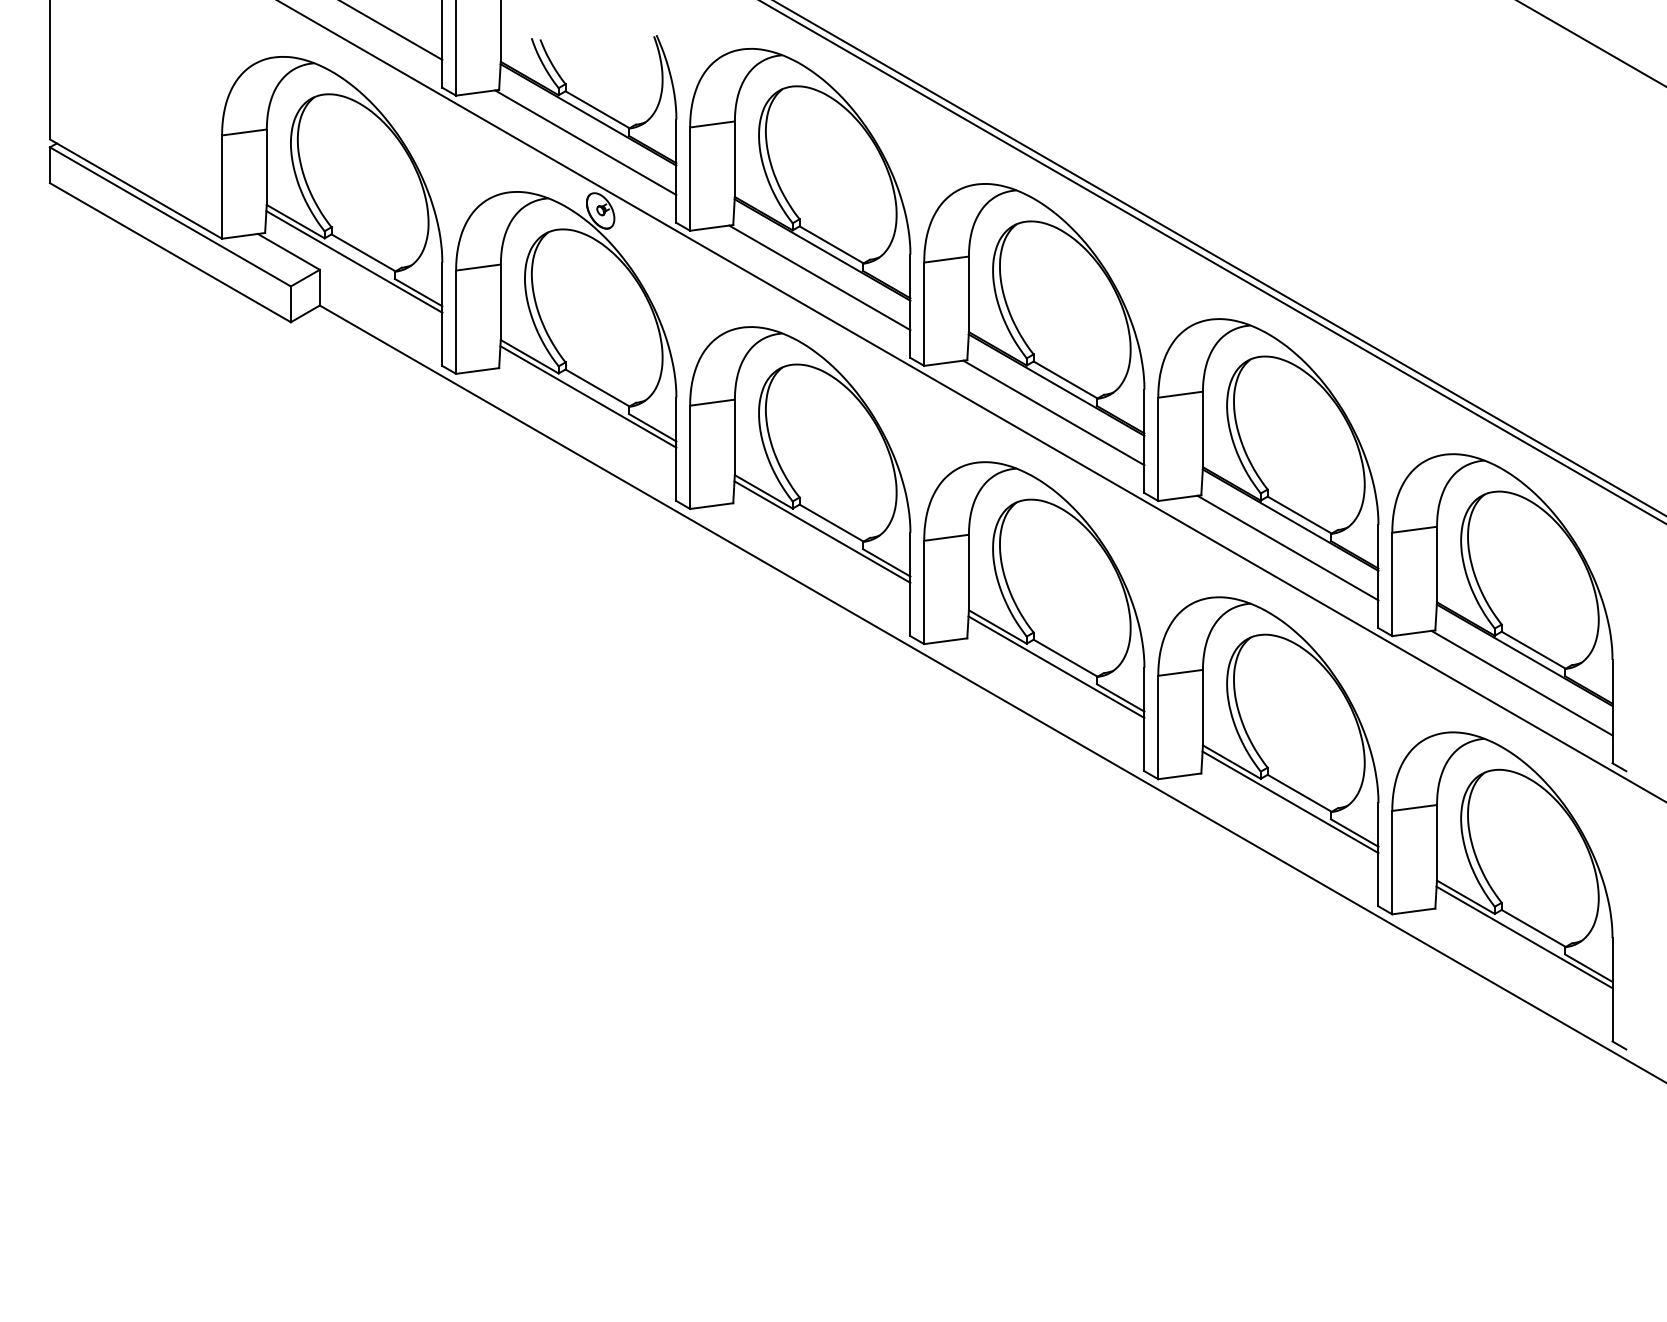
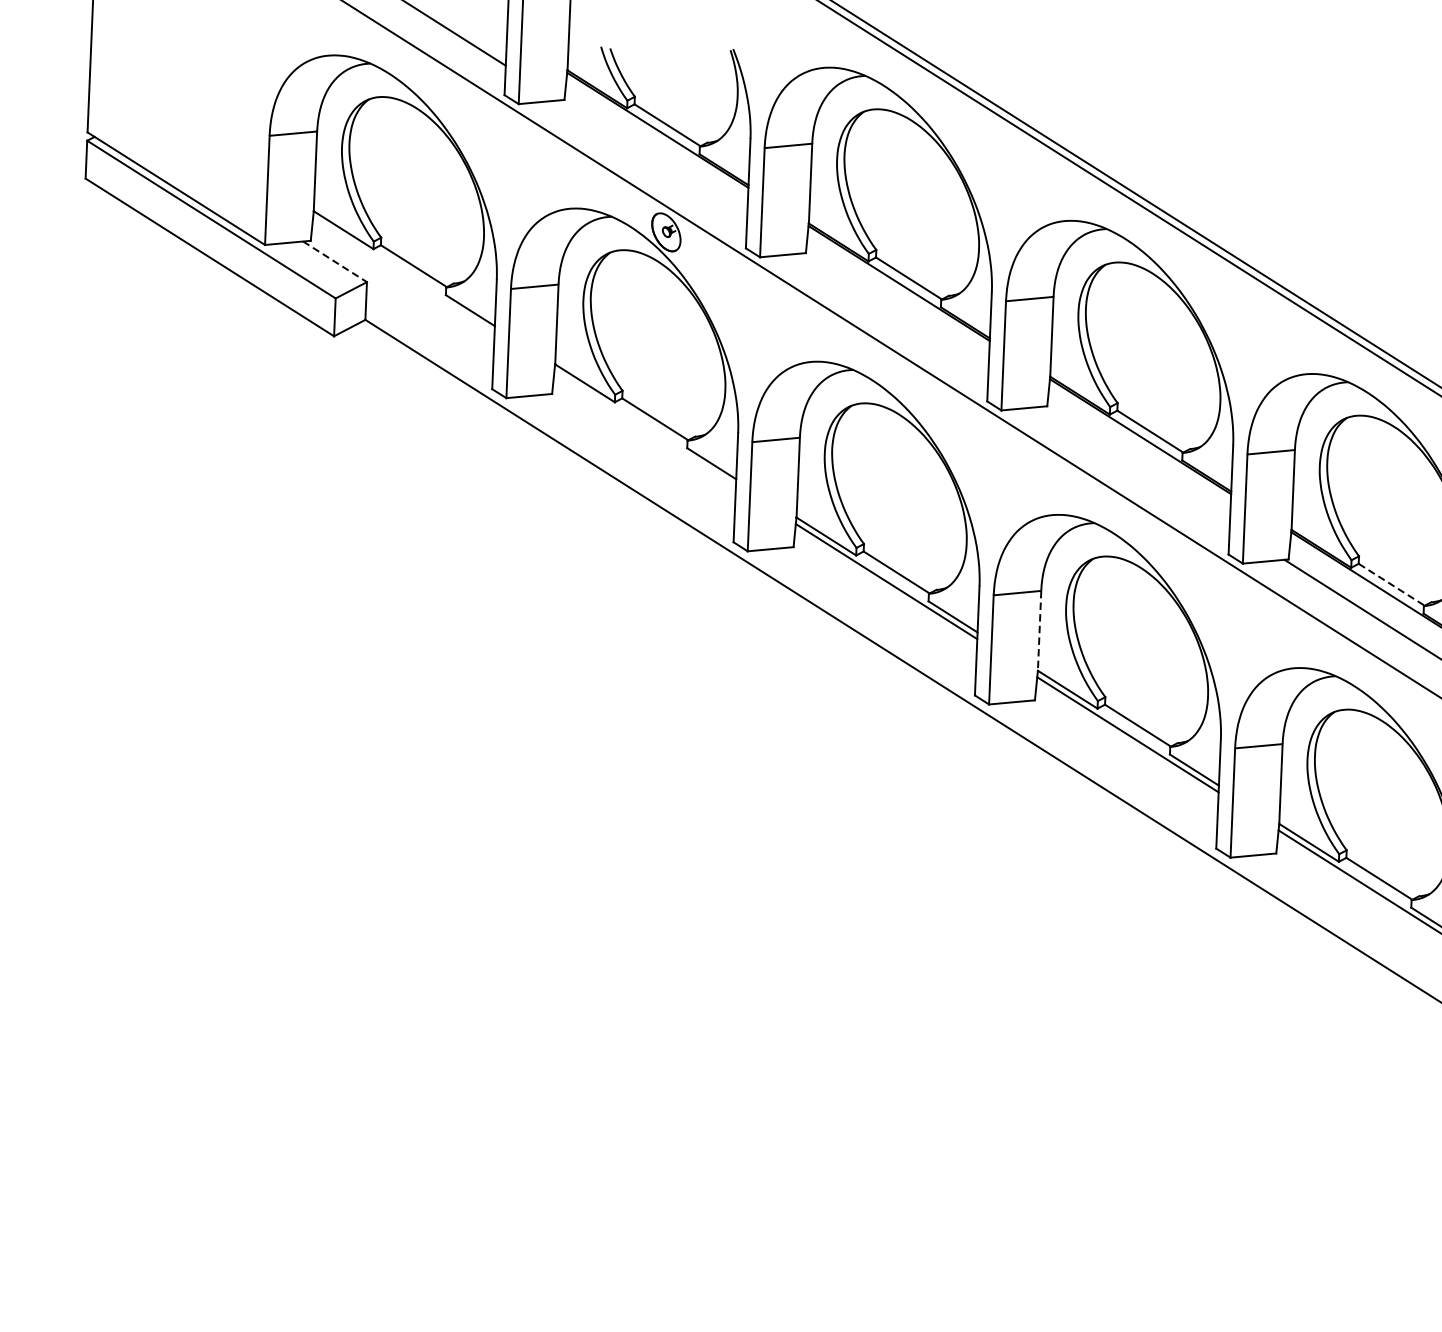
line: (585, 142) -> (653, 159), removed
line: (288, 251) -> (334, 261), solid -> dashed
line: (354, 261) -> (403, 274), removed
line: (819, 277) -> (894, 312), removed
line: (588, 396) -> (645, 427), removed
line: (1053, 412) -> (1136, 465), removed
line: (1299, 515) -> (1391, 585), solid -> dashed
line: (968, 572) -> (1039, 630), solid -> dashed

